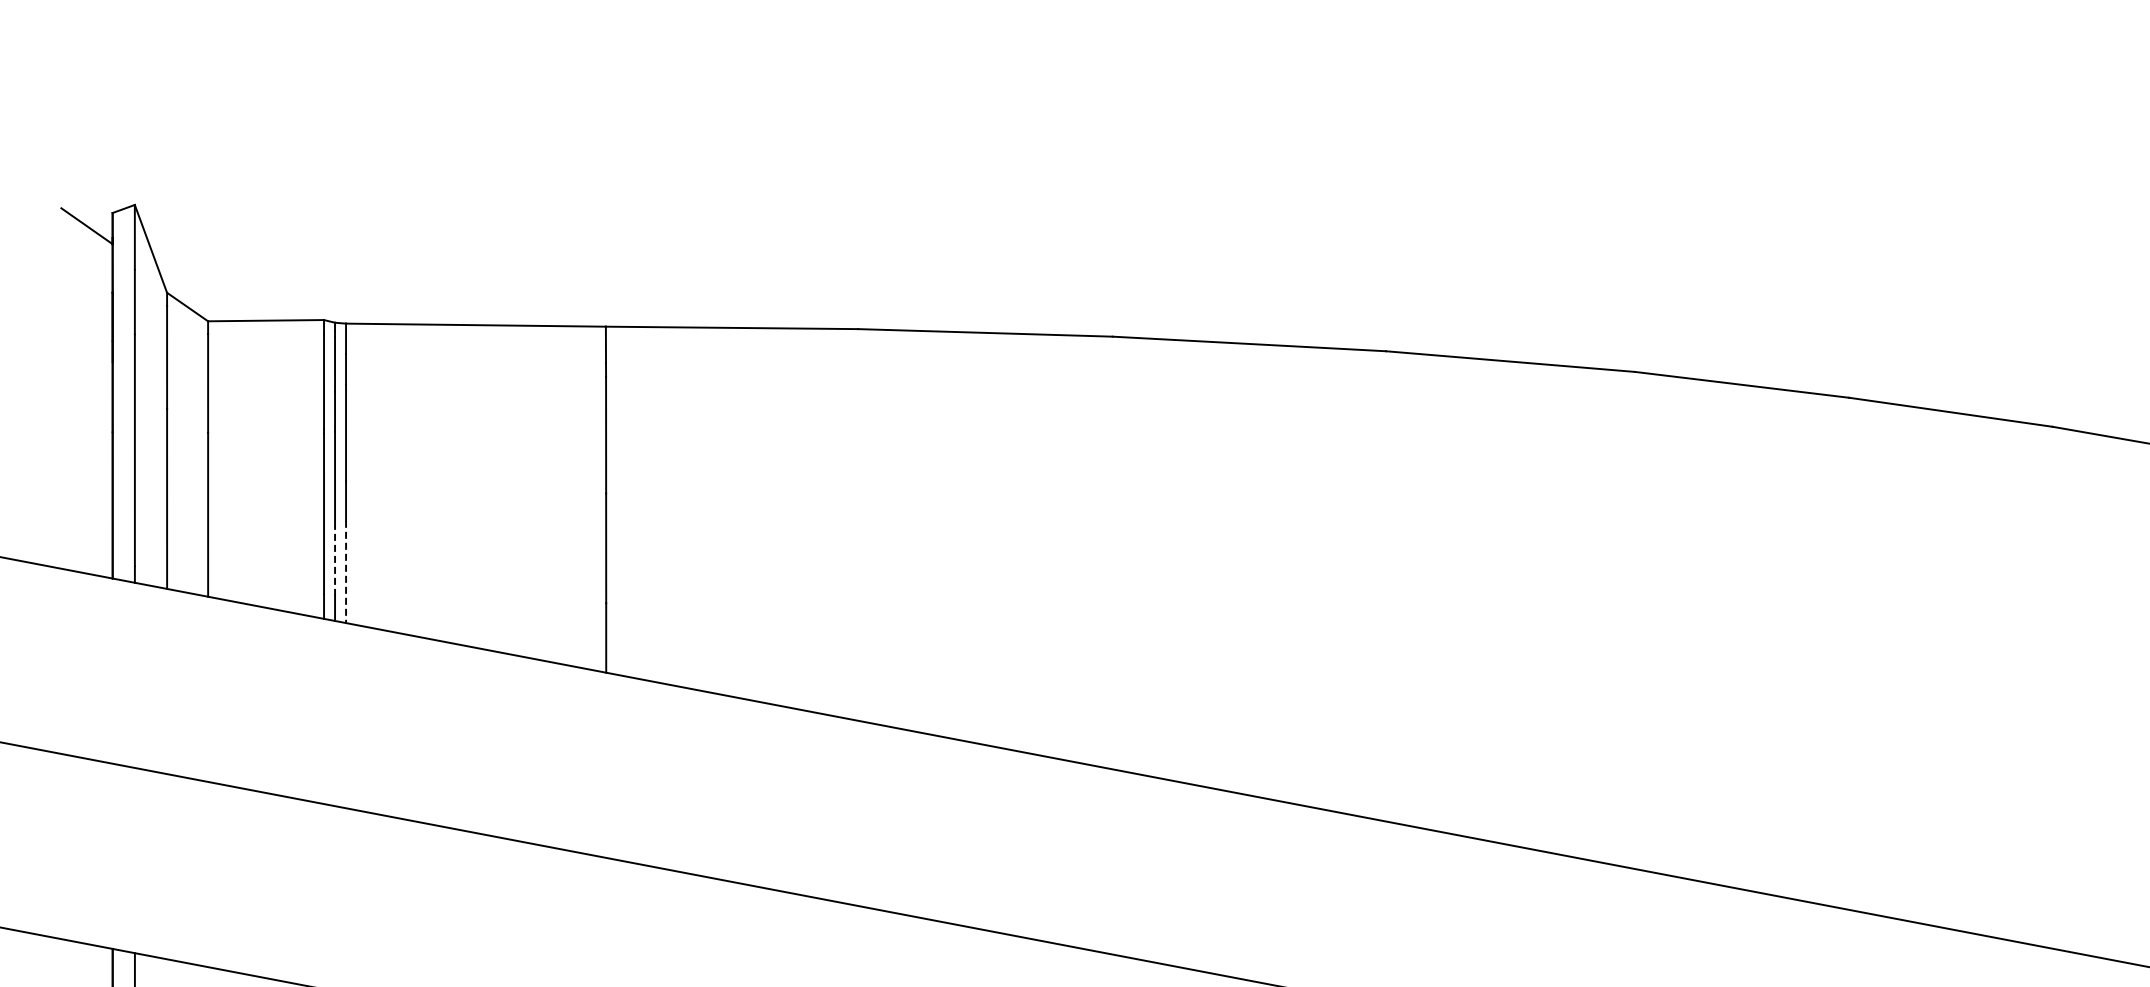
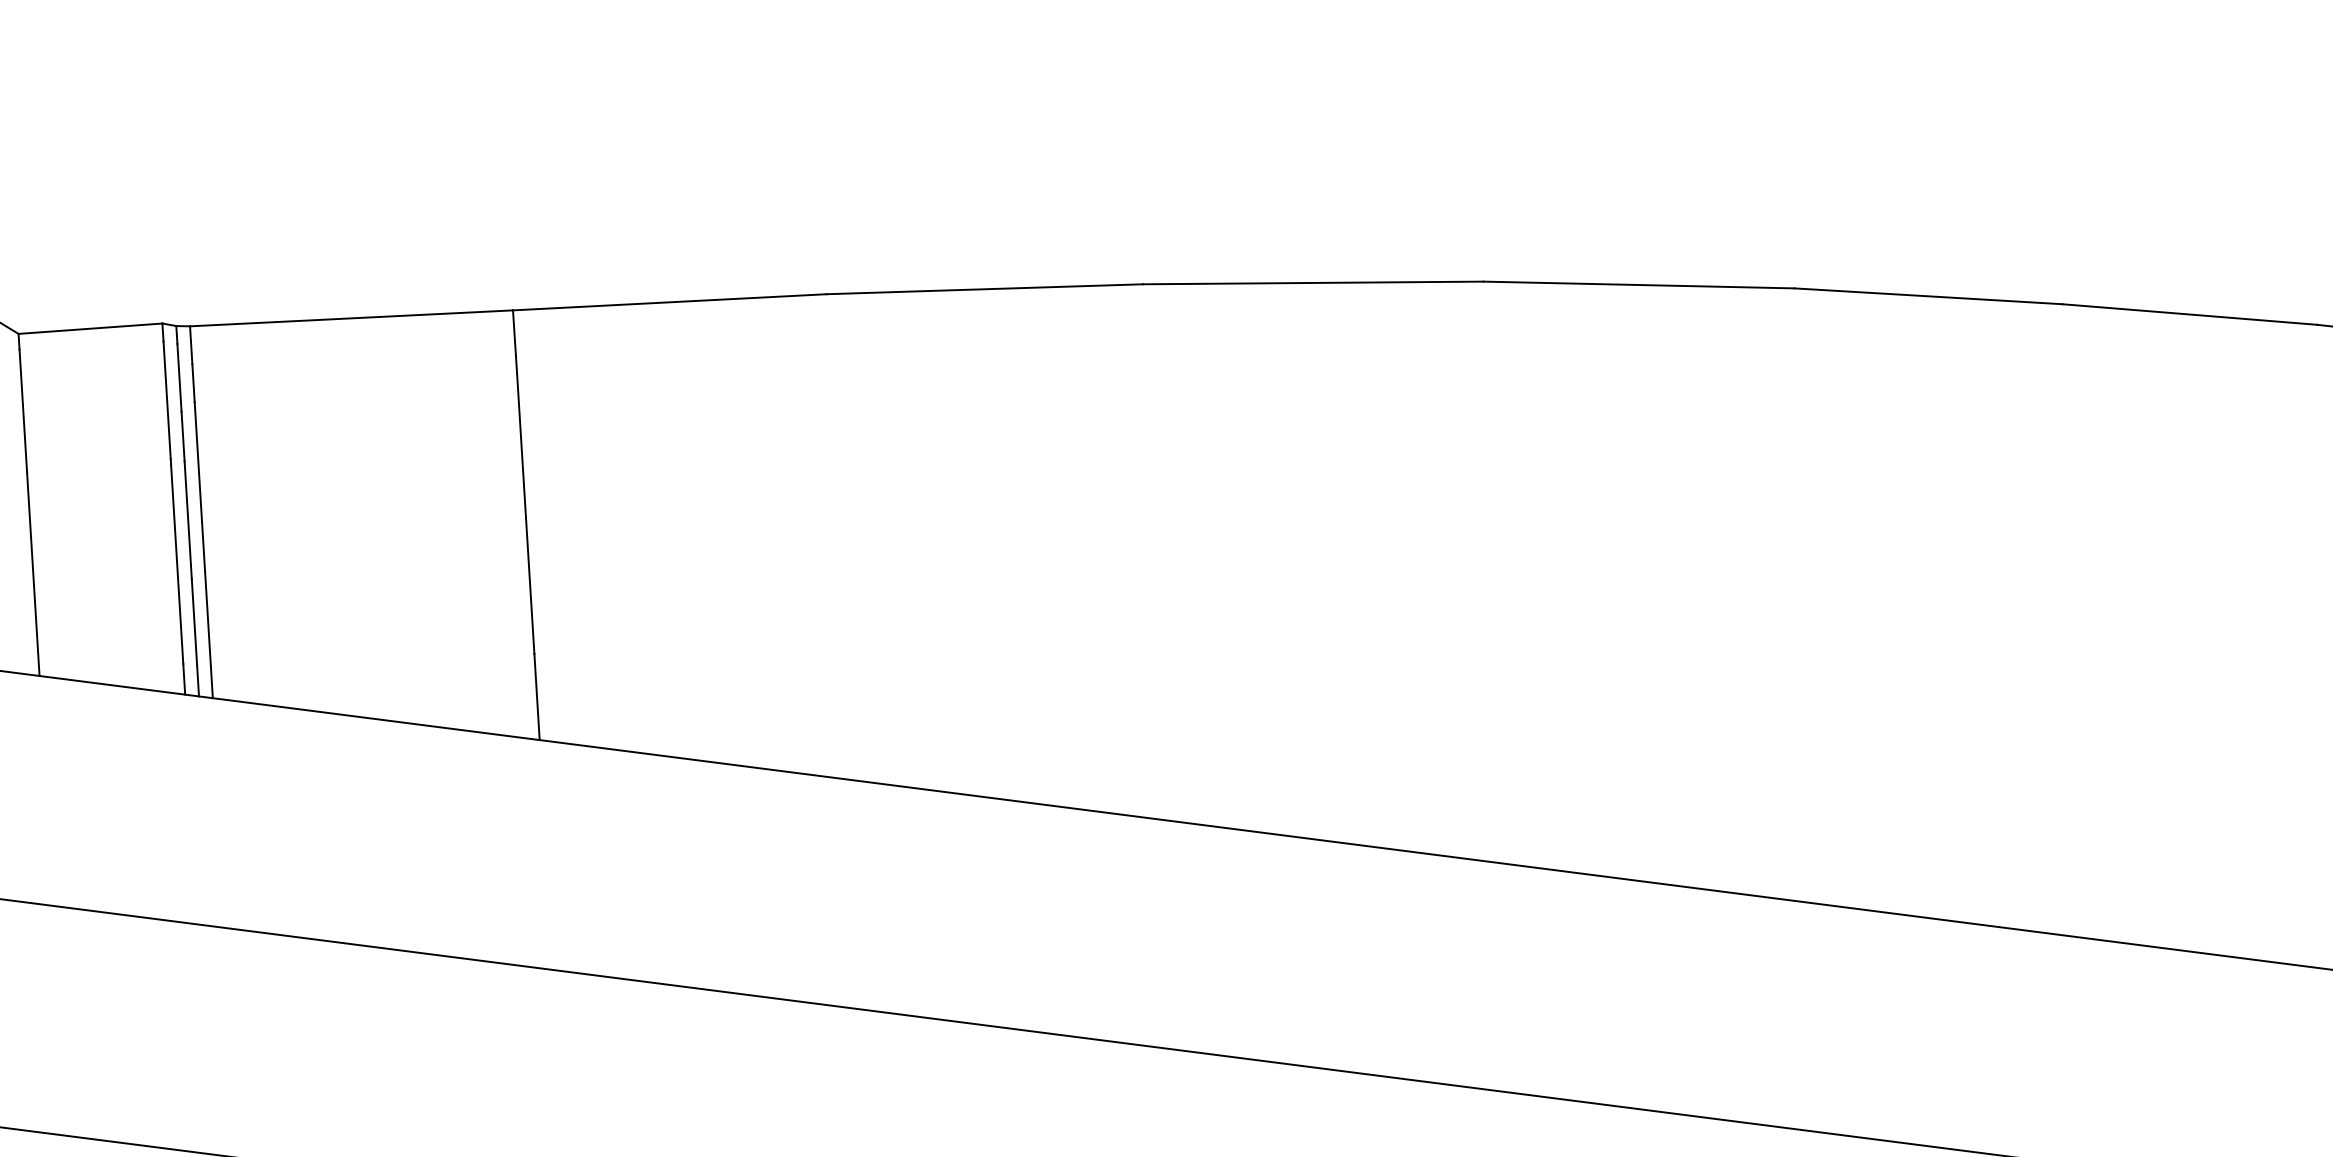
line: (335, 561) -> (195, 622), dashed -> solid
line: (346, 572) -> (209, 635), dashed -> solid

